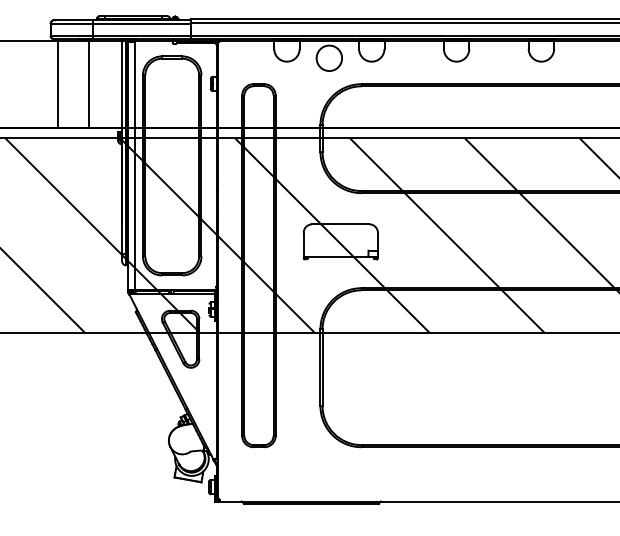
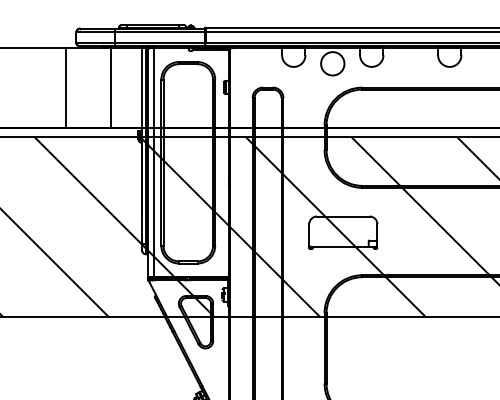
line: (58, 83) -> (66, 86), moved

